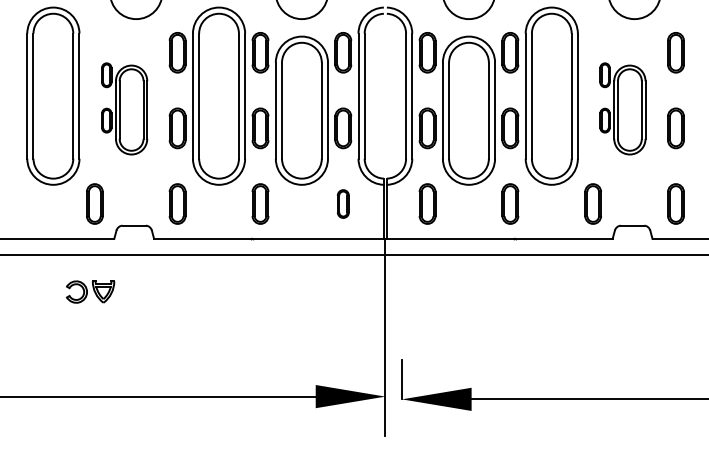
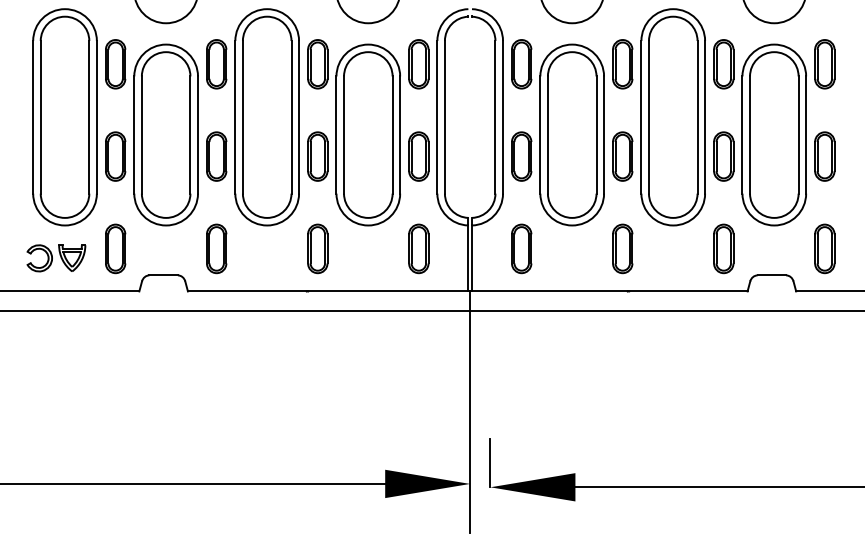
part: (124, 108) -> (151, 132), size x1.67
part: (622, 108) -> (759, 132), size x1.67
part: (343, 203) -> (418, 248), size x1.43
part: (90, 292) -> (56, 258), moved

